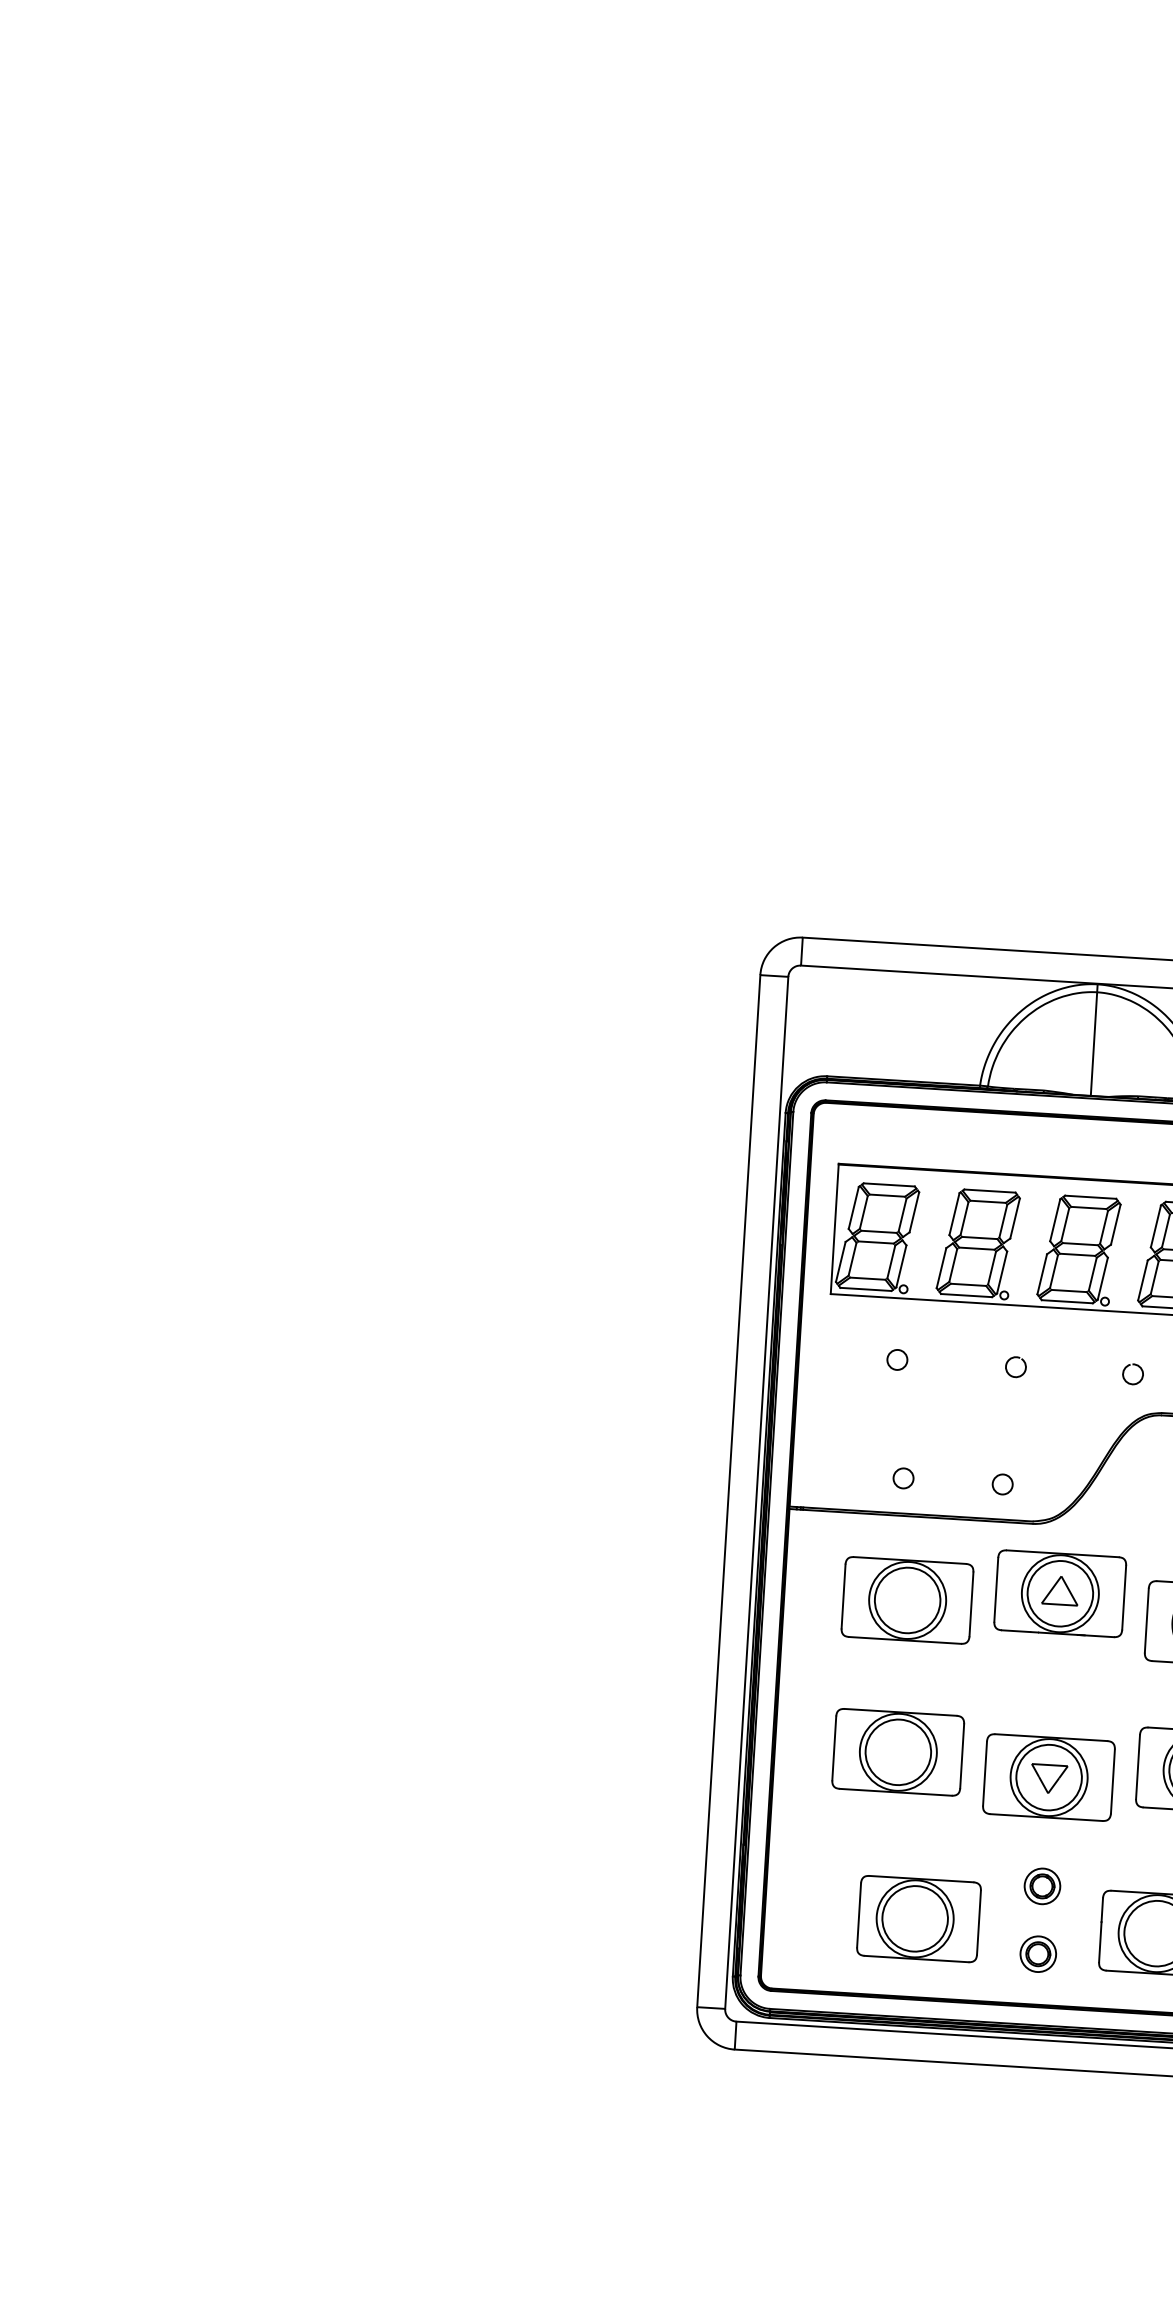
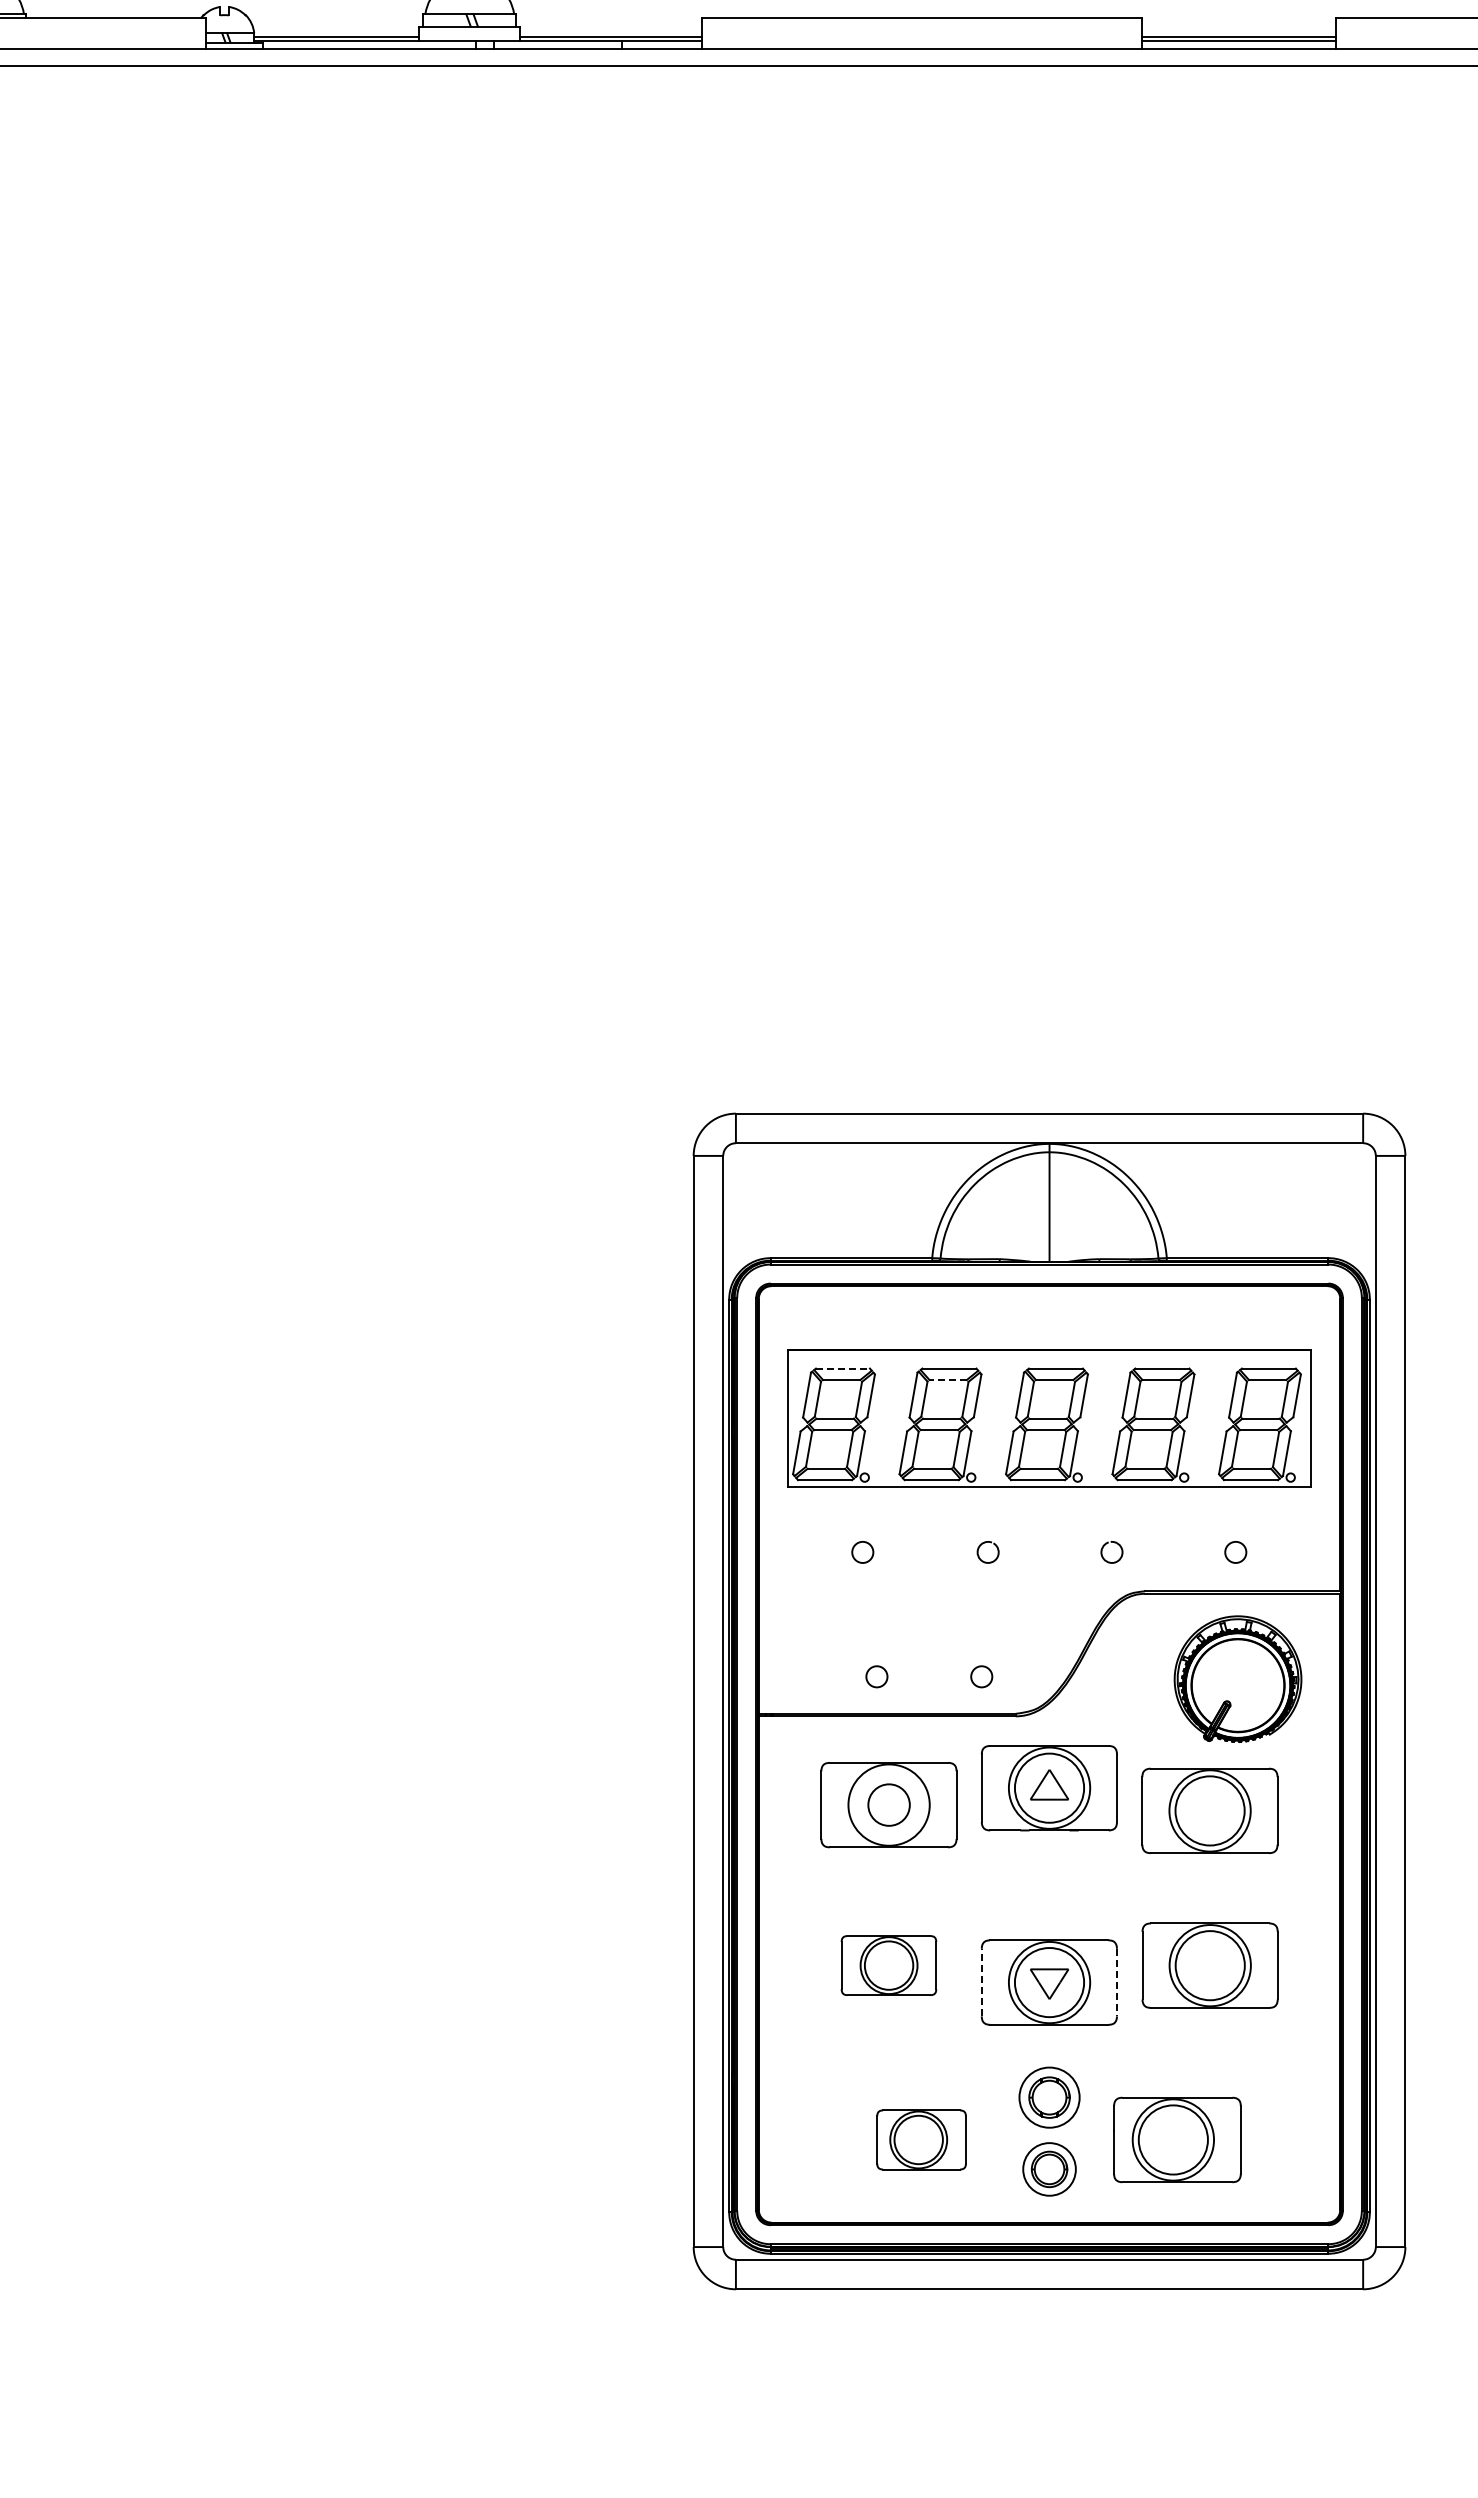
line: (889, 1184) -> (843, 1368), solid -> dashed
line: (988, 1202) -> (948, 1380), solid -> dashed
circle: (907, 1599) -> (888, 1804), size x0.6
part: (897, 1752) -> (888, 1965), size x0.7
line: (984, 1773) -> (981, 1982), solid -> dashed
line: (1113, 1781) -> (1117, 1982), solid -> dashed
part: (1042, 1886) -> (1049, 2097), size x1.6
part: (918, 1918) -> (921, 2139), size x0.7
part: (1038, 1953) -> (1049, 2168), size x1.4

